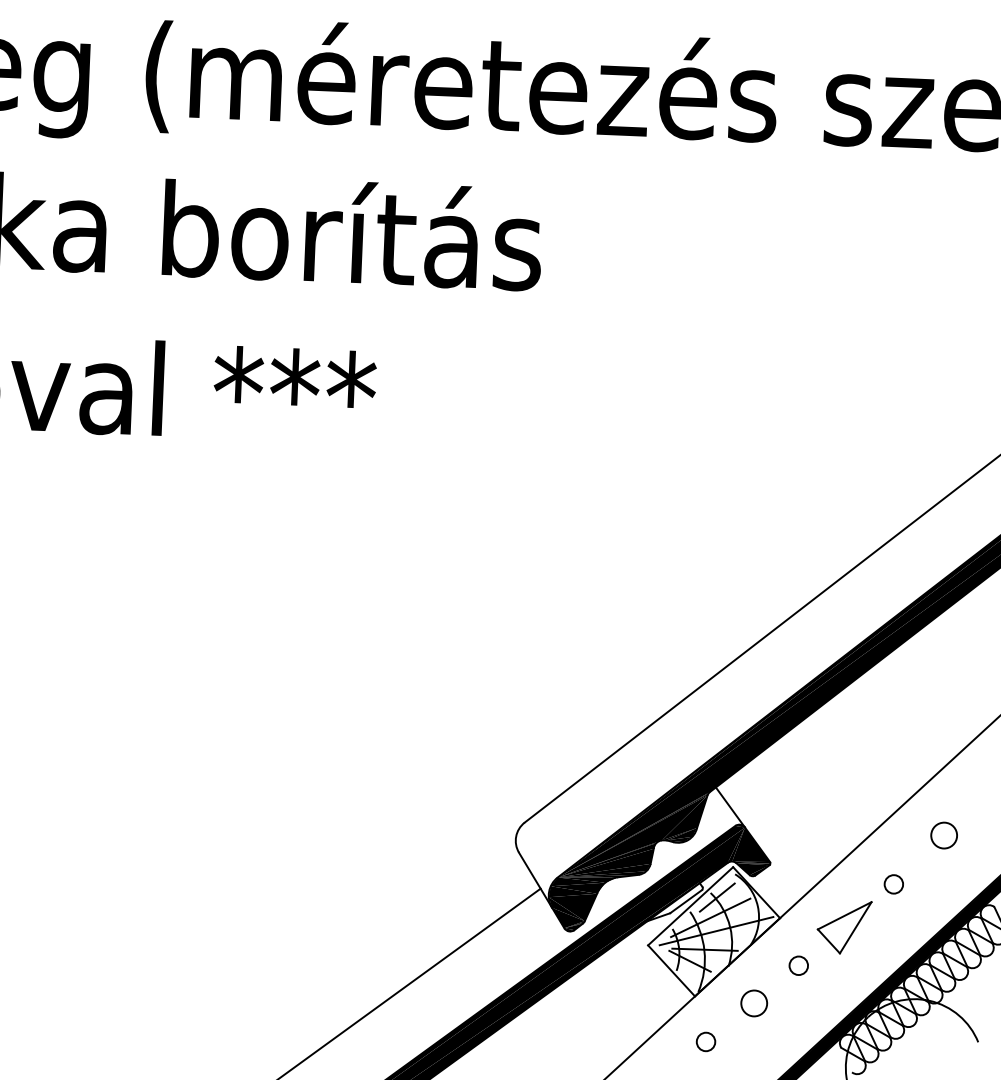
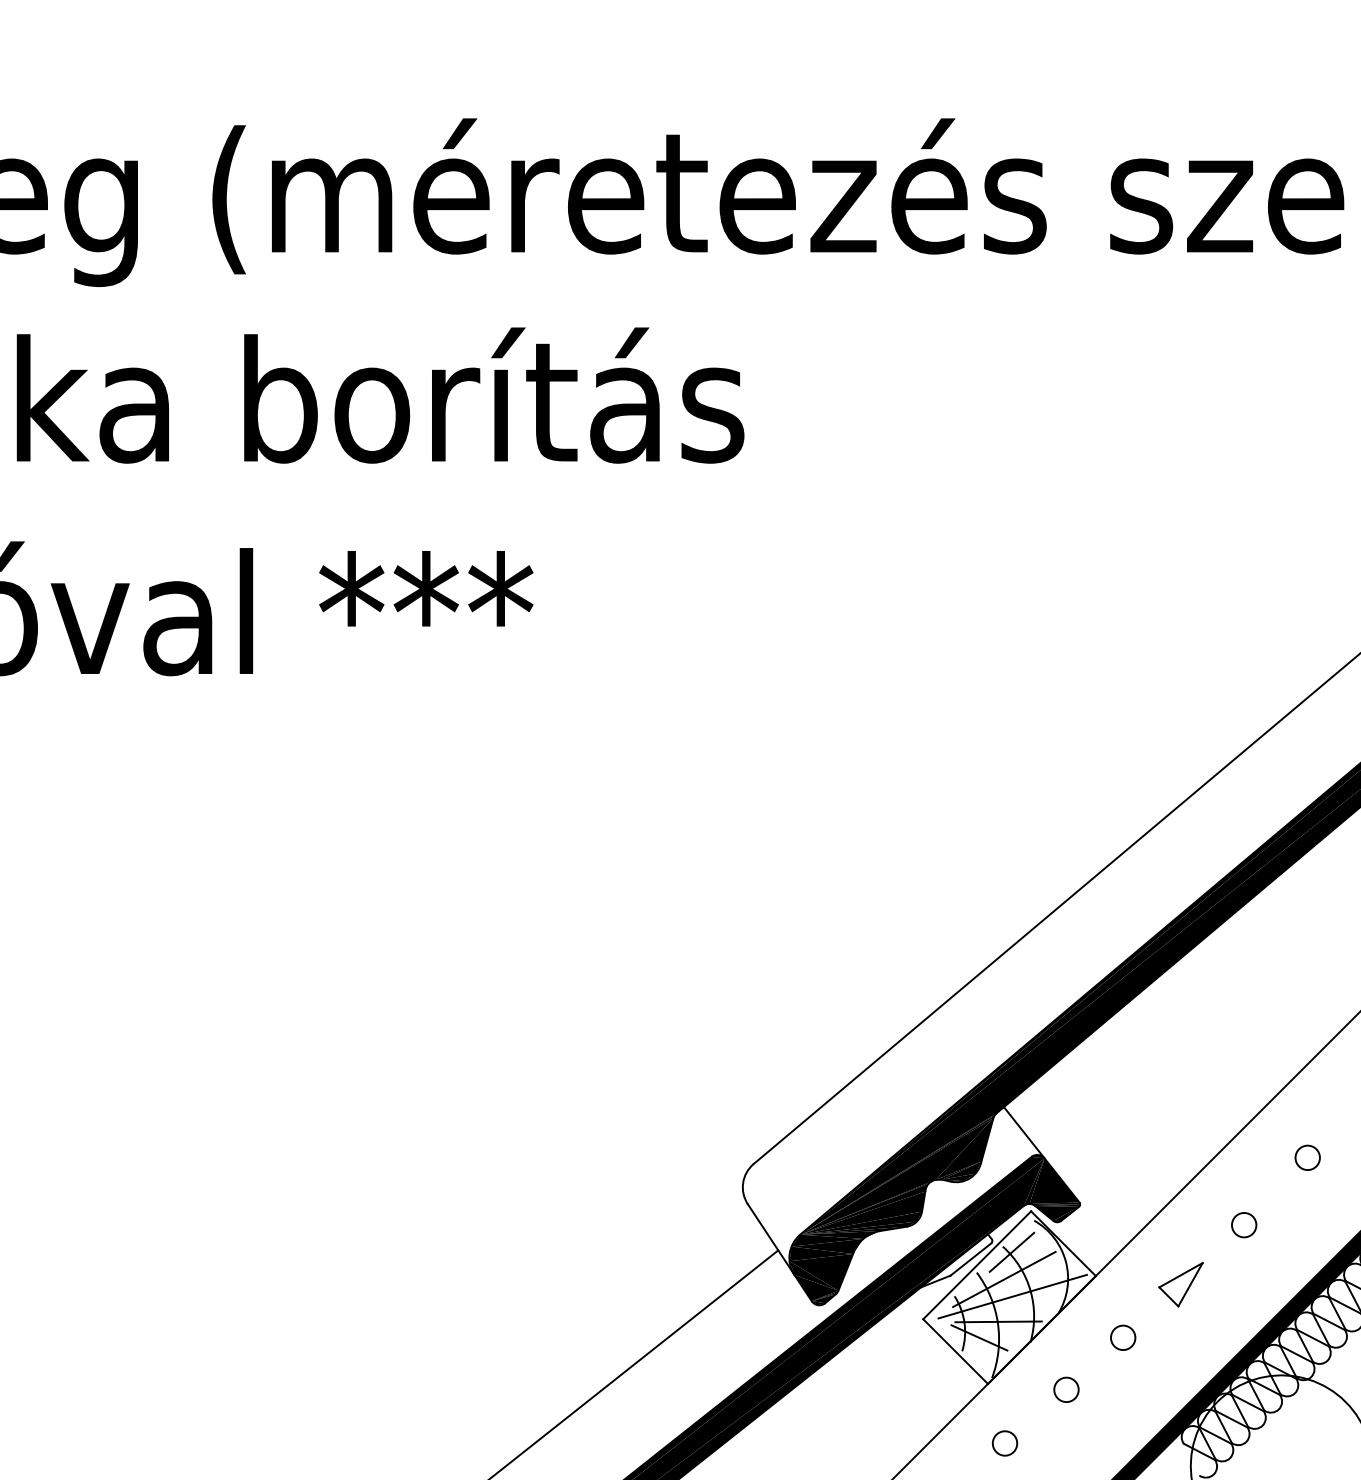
circle: (943, 835) -> (1307, 1157), size x0.71
part: (843, 927) -> (1180, 1284), size x0.62
circle: (754, 1003) -> (1066, 1389), size x0.71

